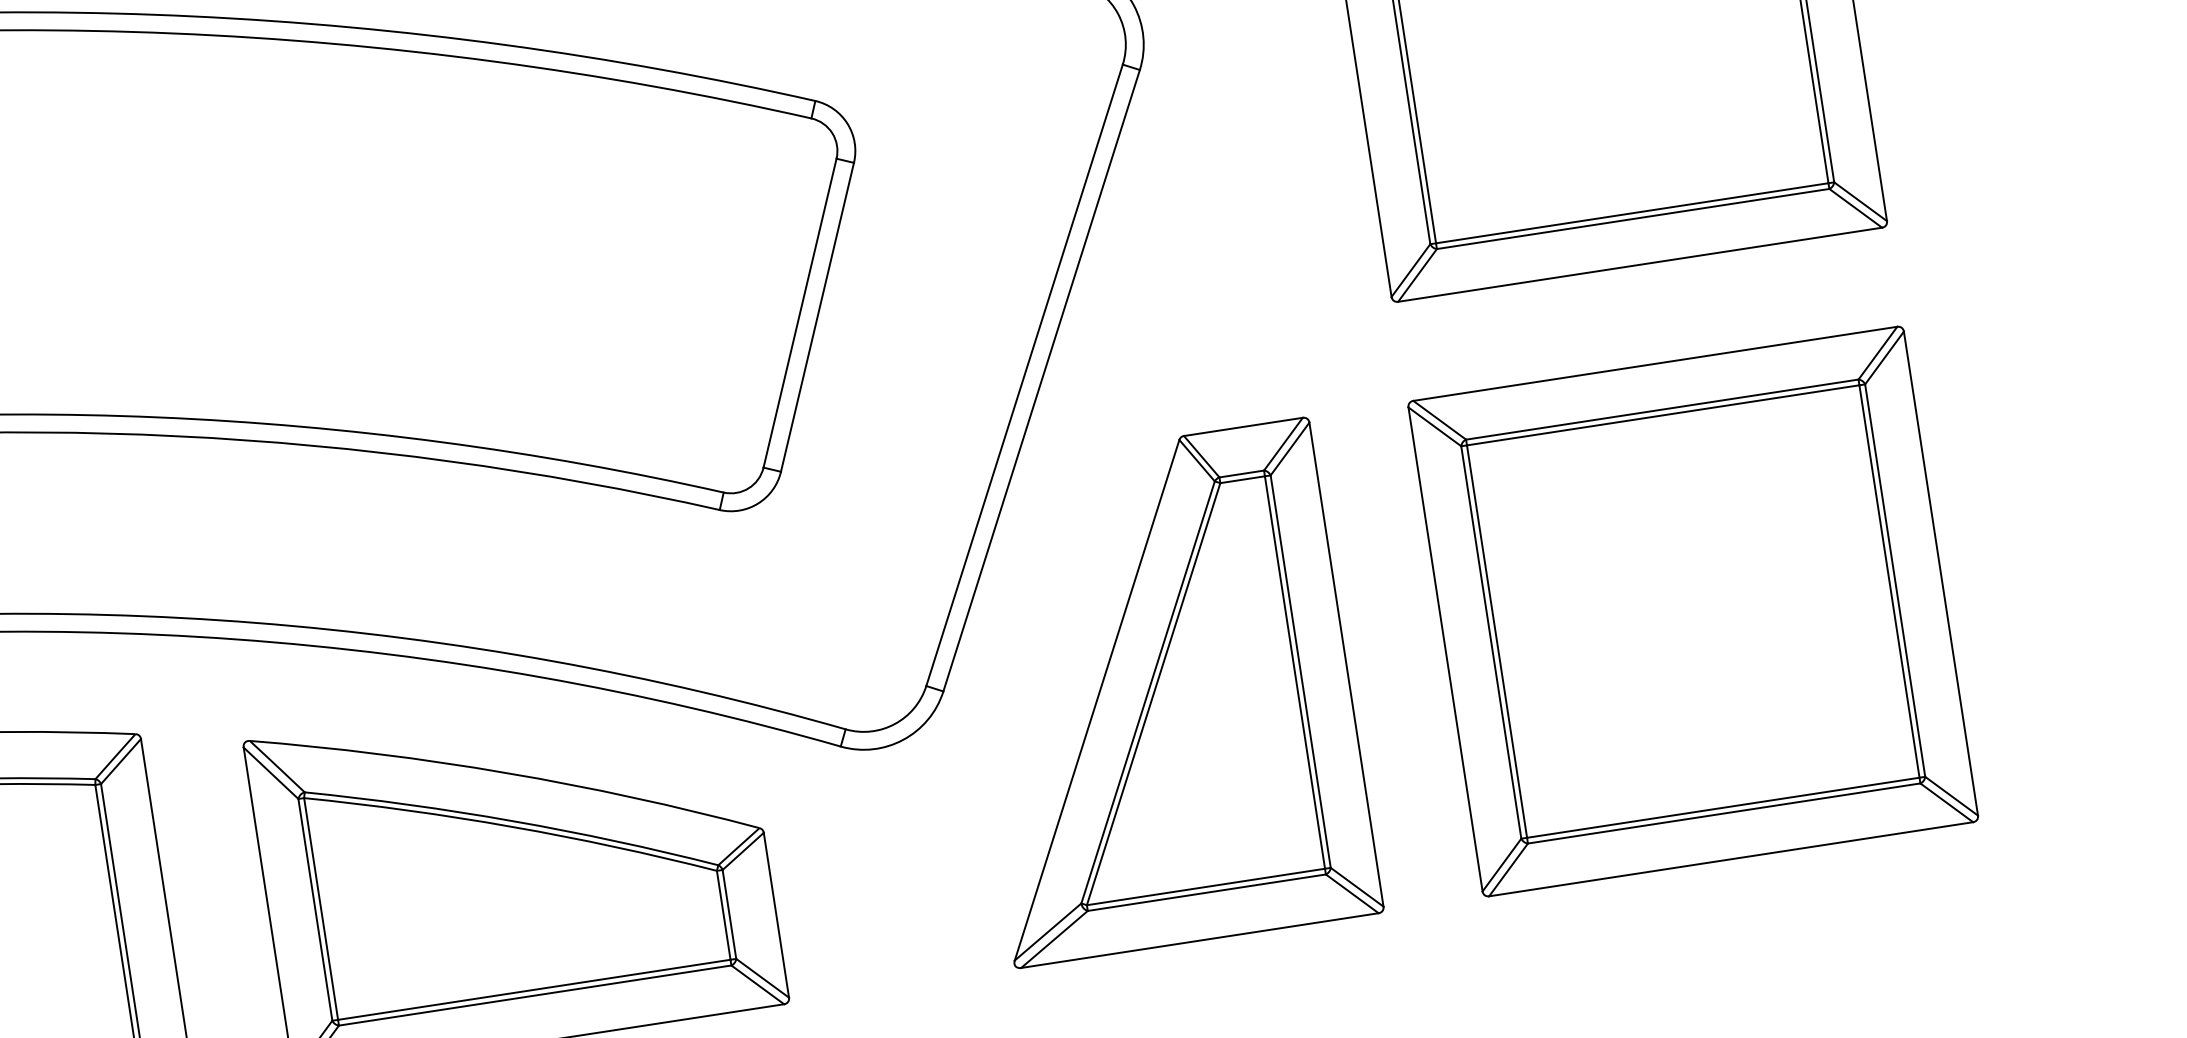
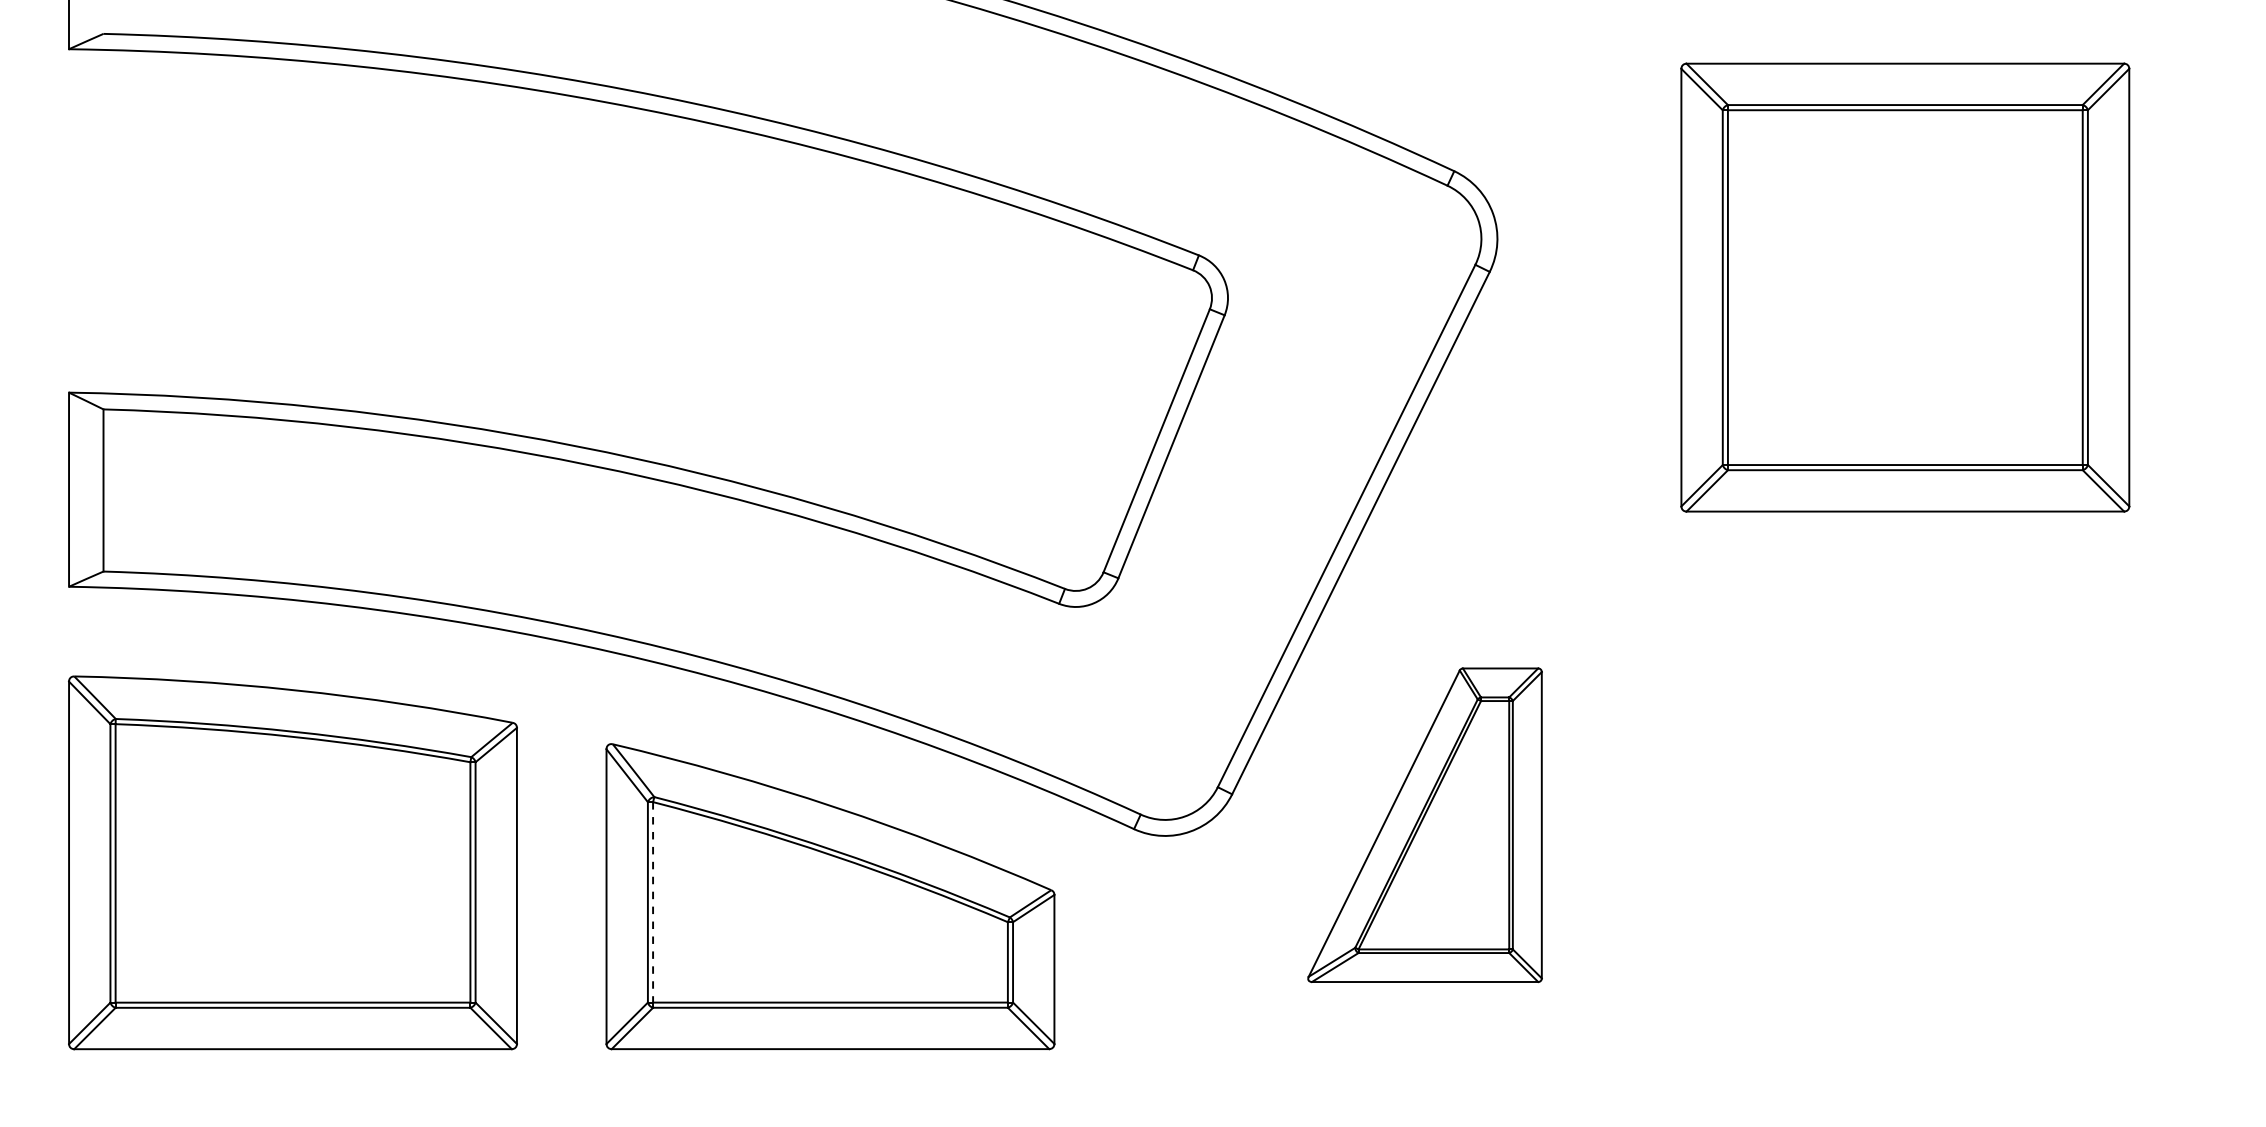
part: (1693, 611) -> (1905, 825), removed
part: (1161, 693) -> (1424, 825), size x0.7
line: (321, 909) -> (653, 902), solid -> dashed

